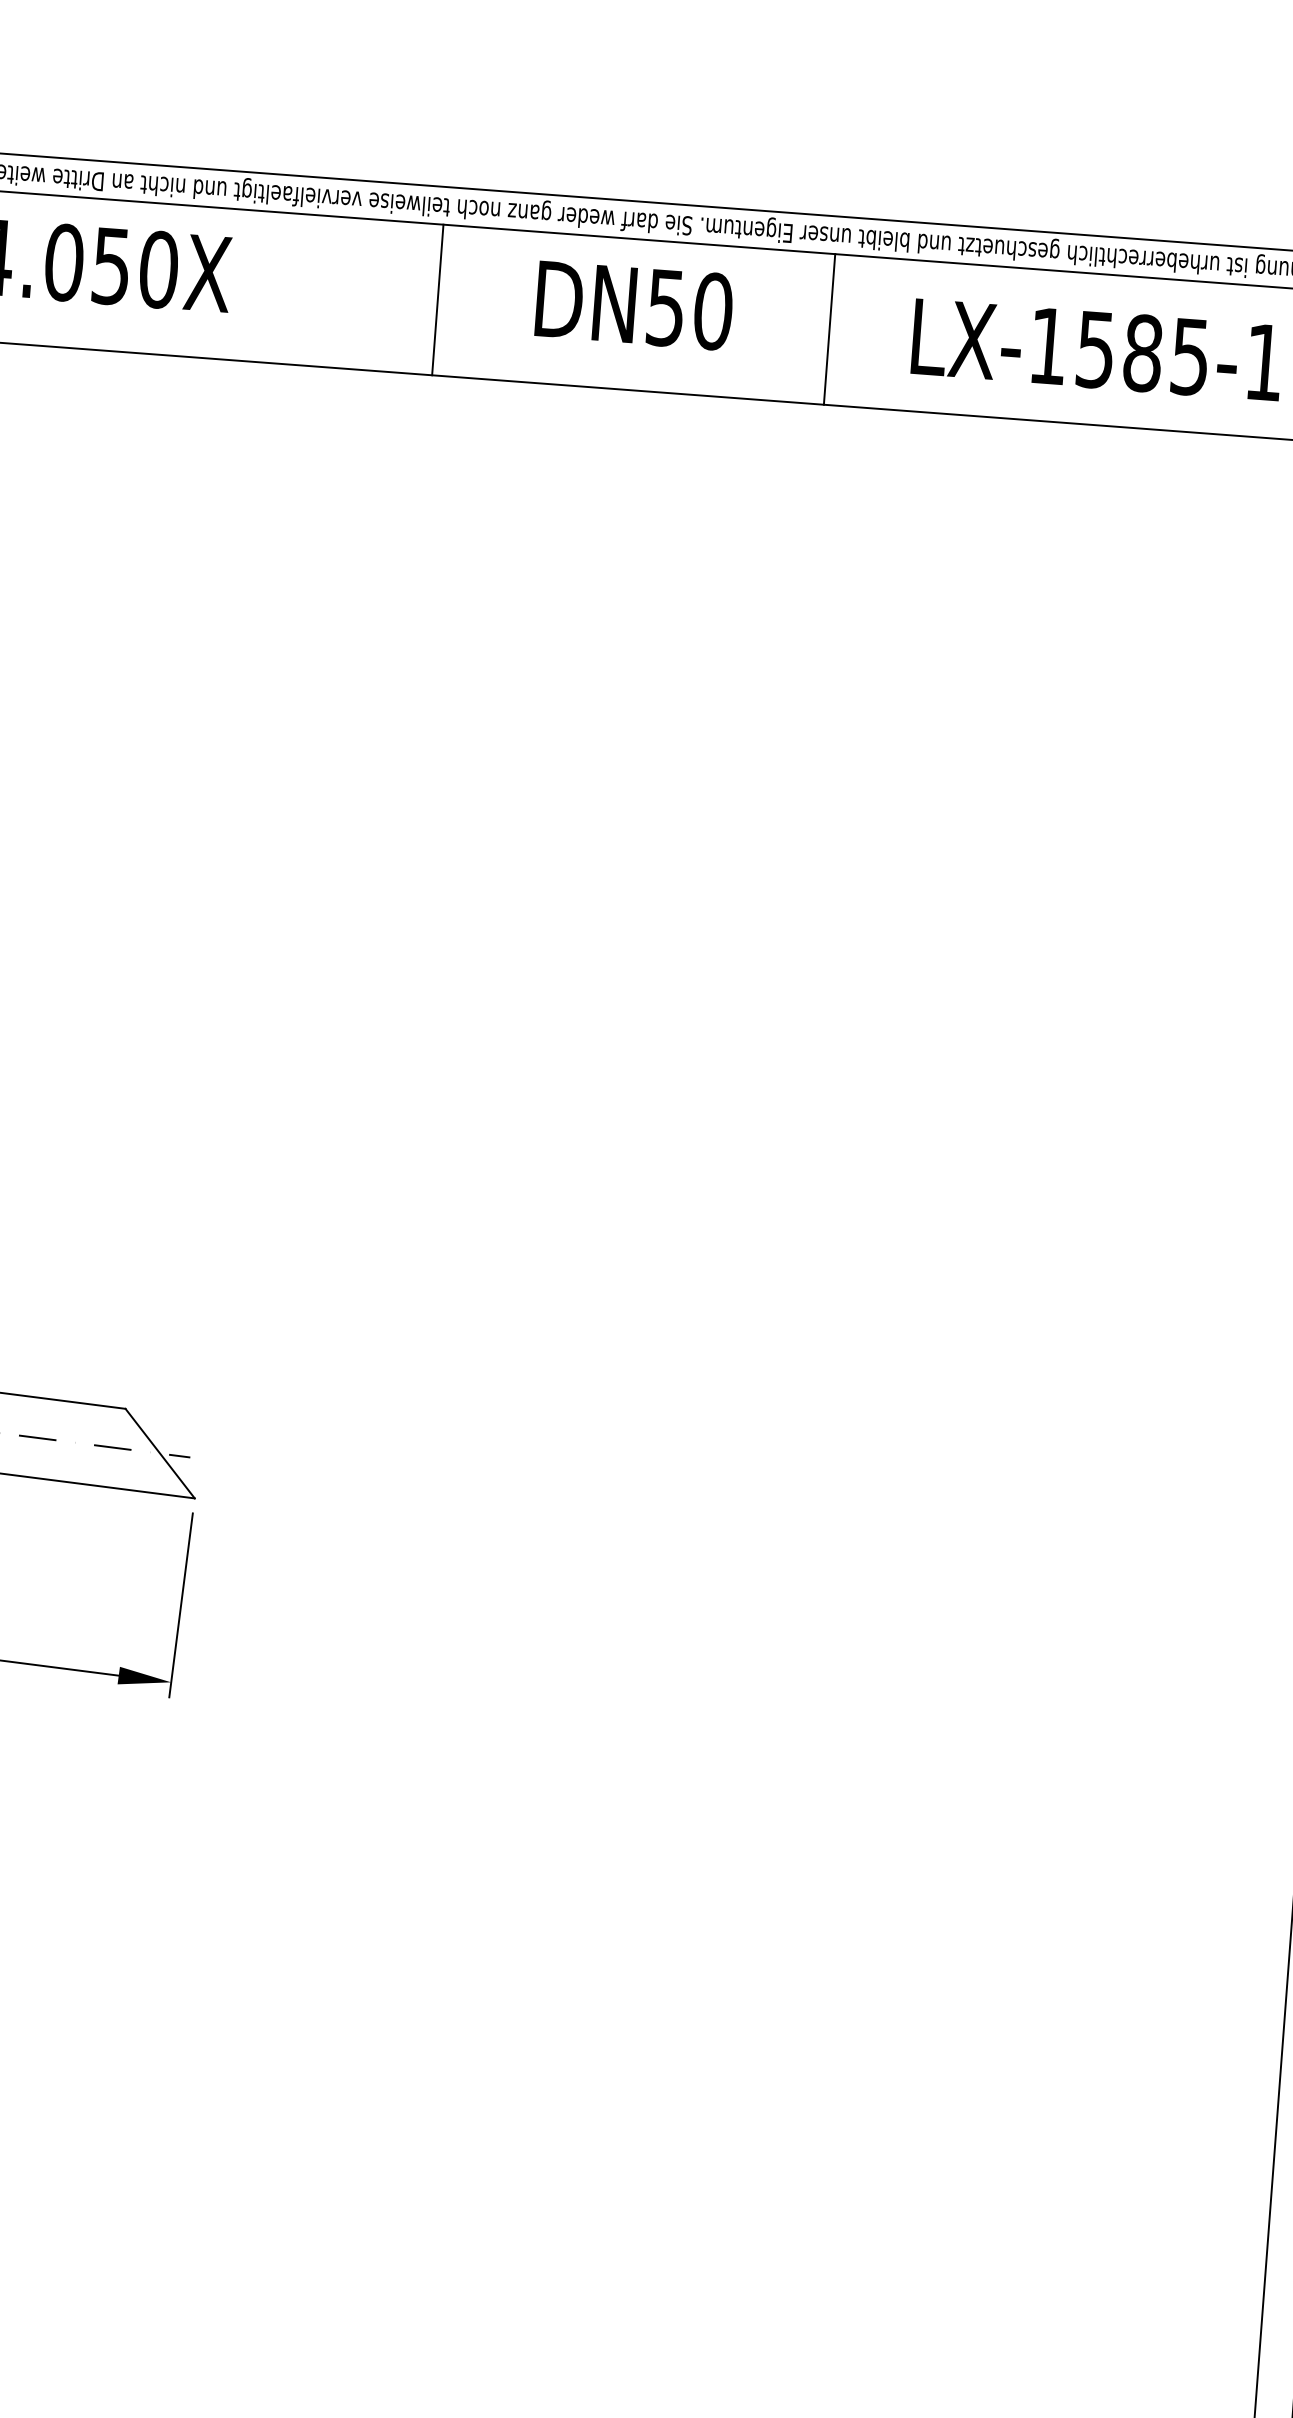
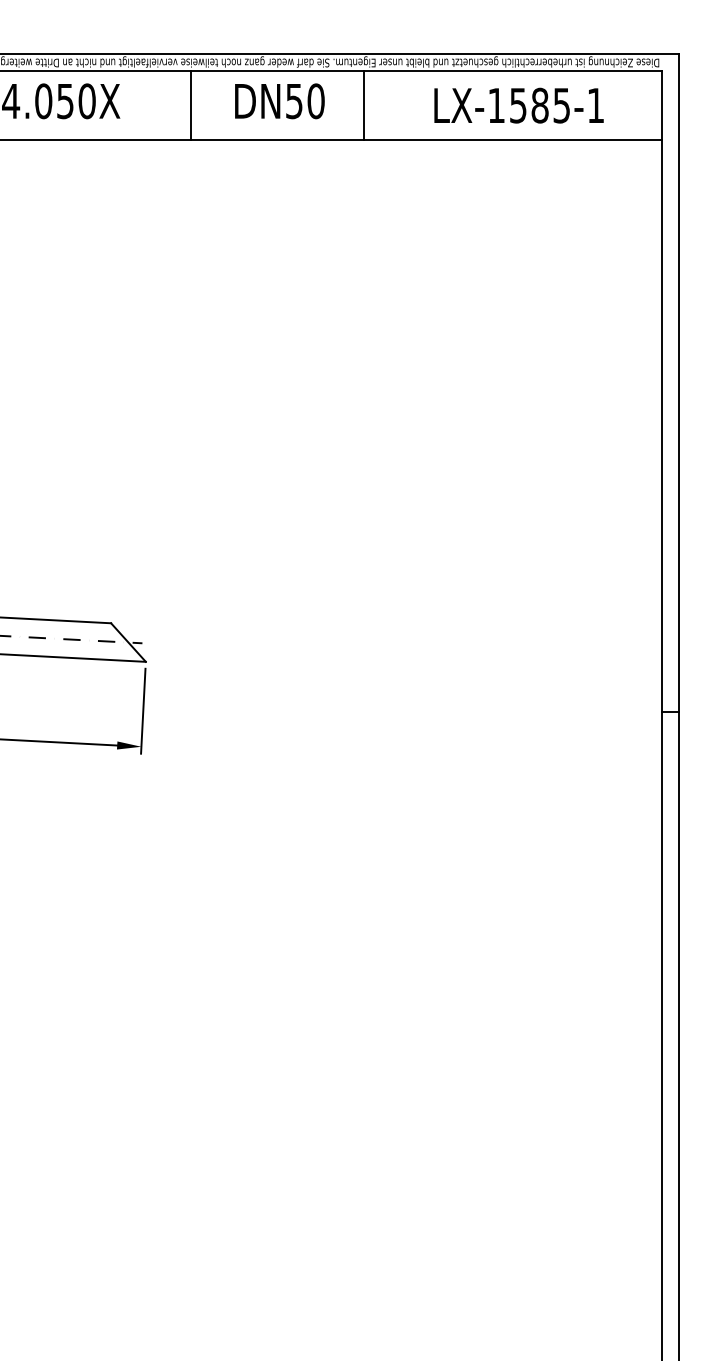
line: (437, 299) -> (190, 105), moved
text: (633, 305) -> (279, 101), moved
line: (828, 329) -> (363, 105), moved

